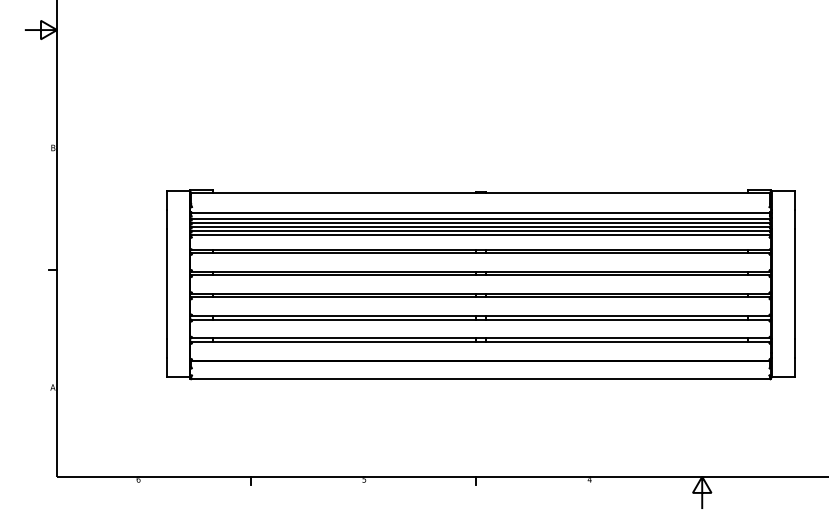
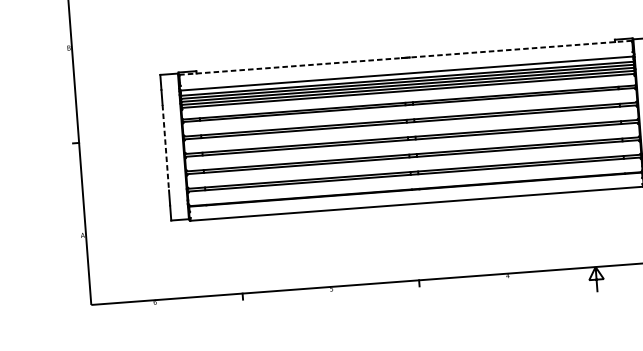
line: (480, 192) -> (405, 57), solid -> dashed
line: (166, 283) -> (165, 147), solid -> dashed

